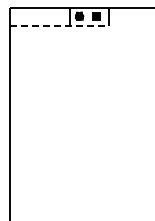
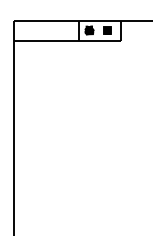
line: (59, 25) -> (67, 40), dashed -> solid

